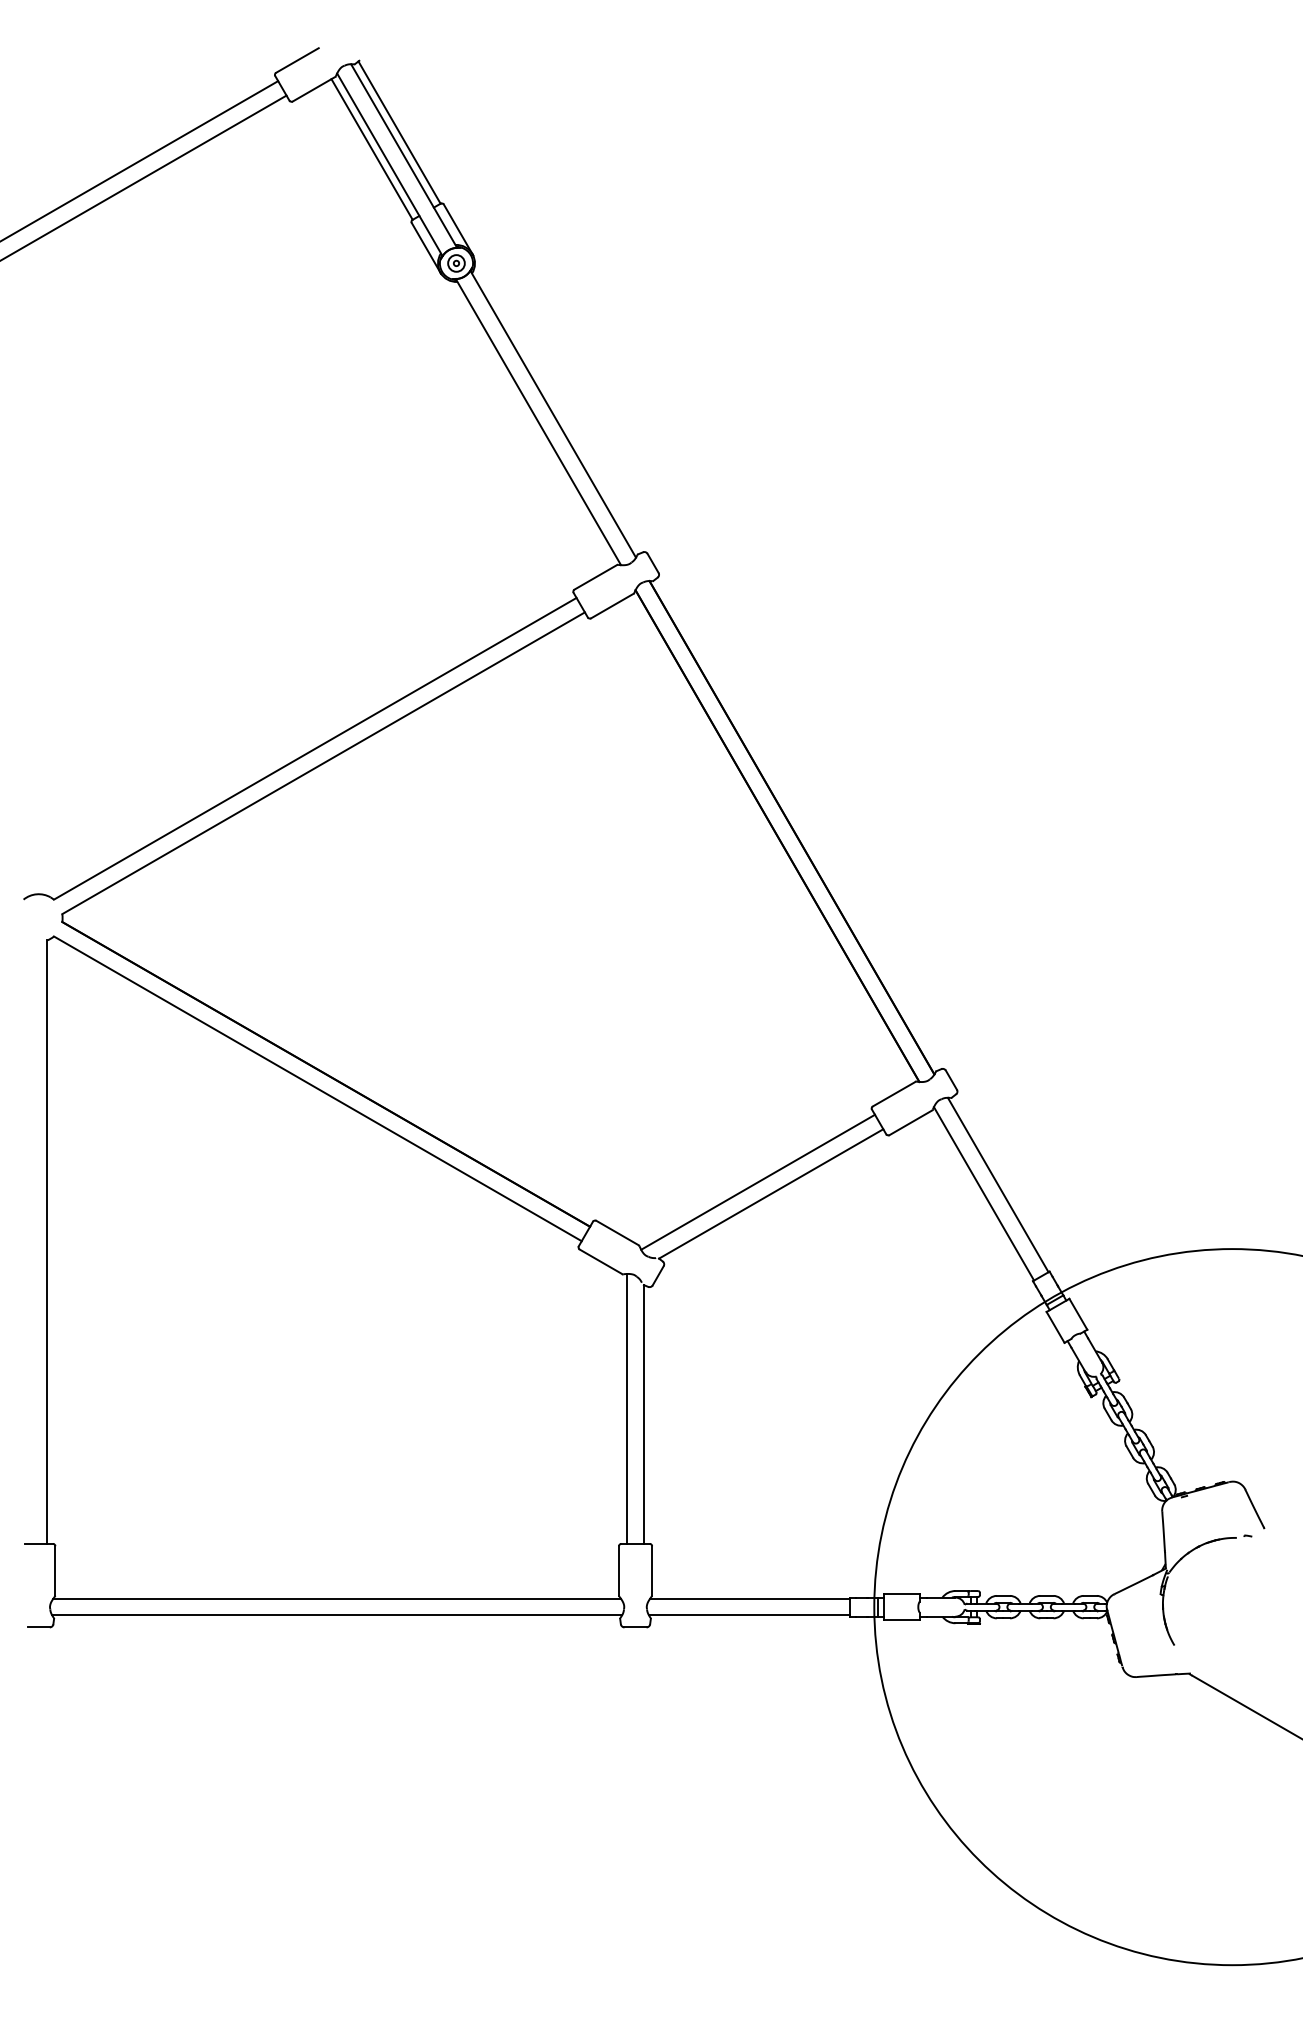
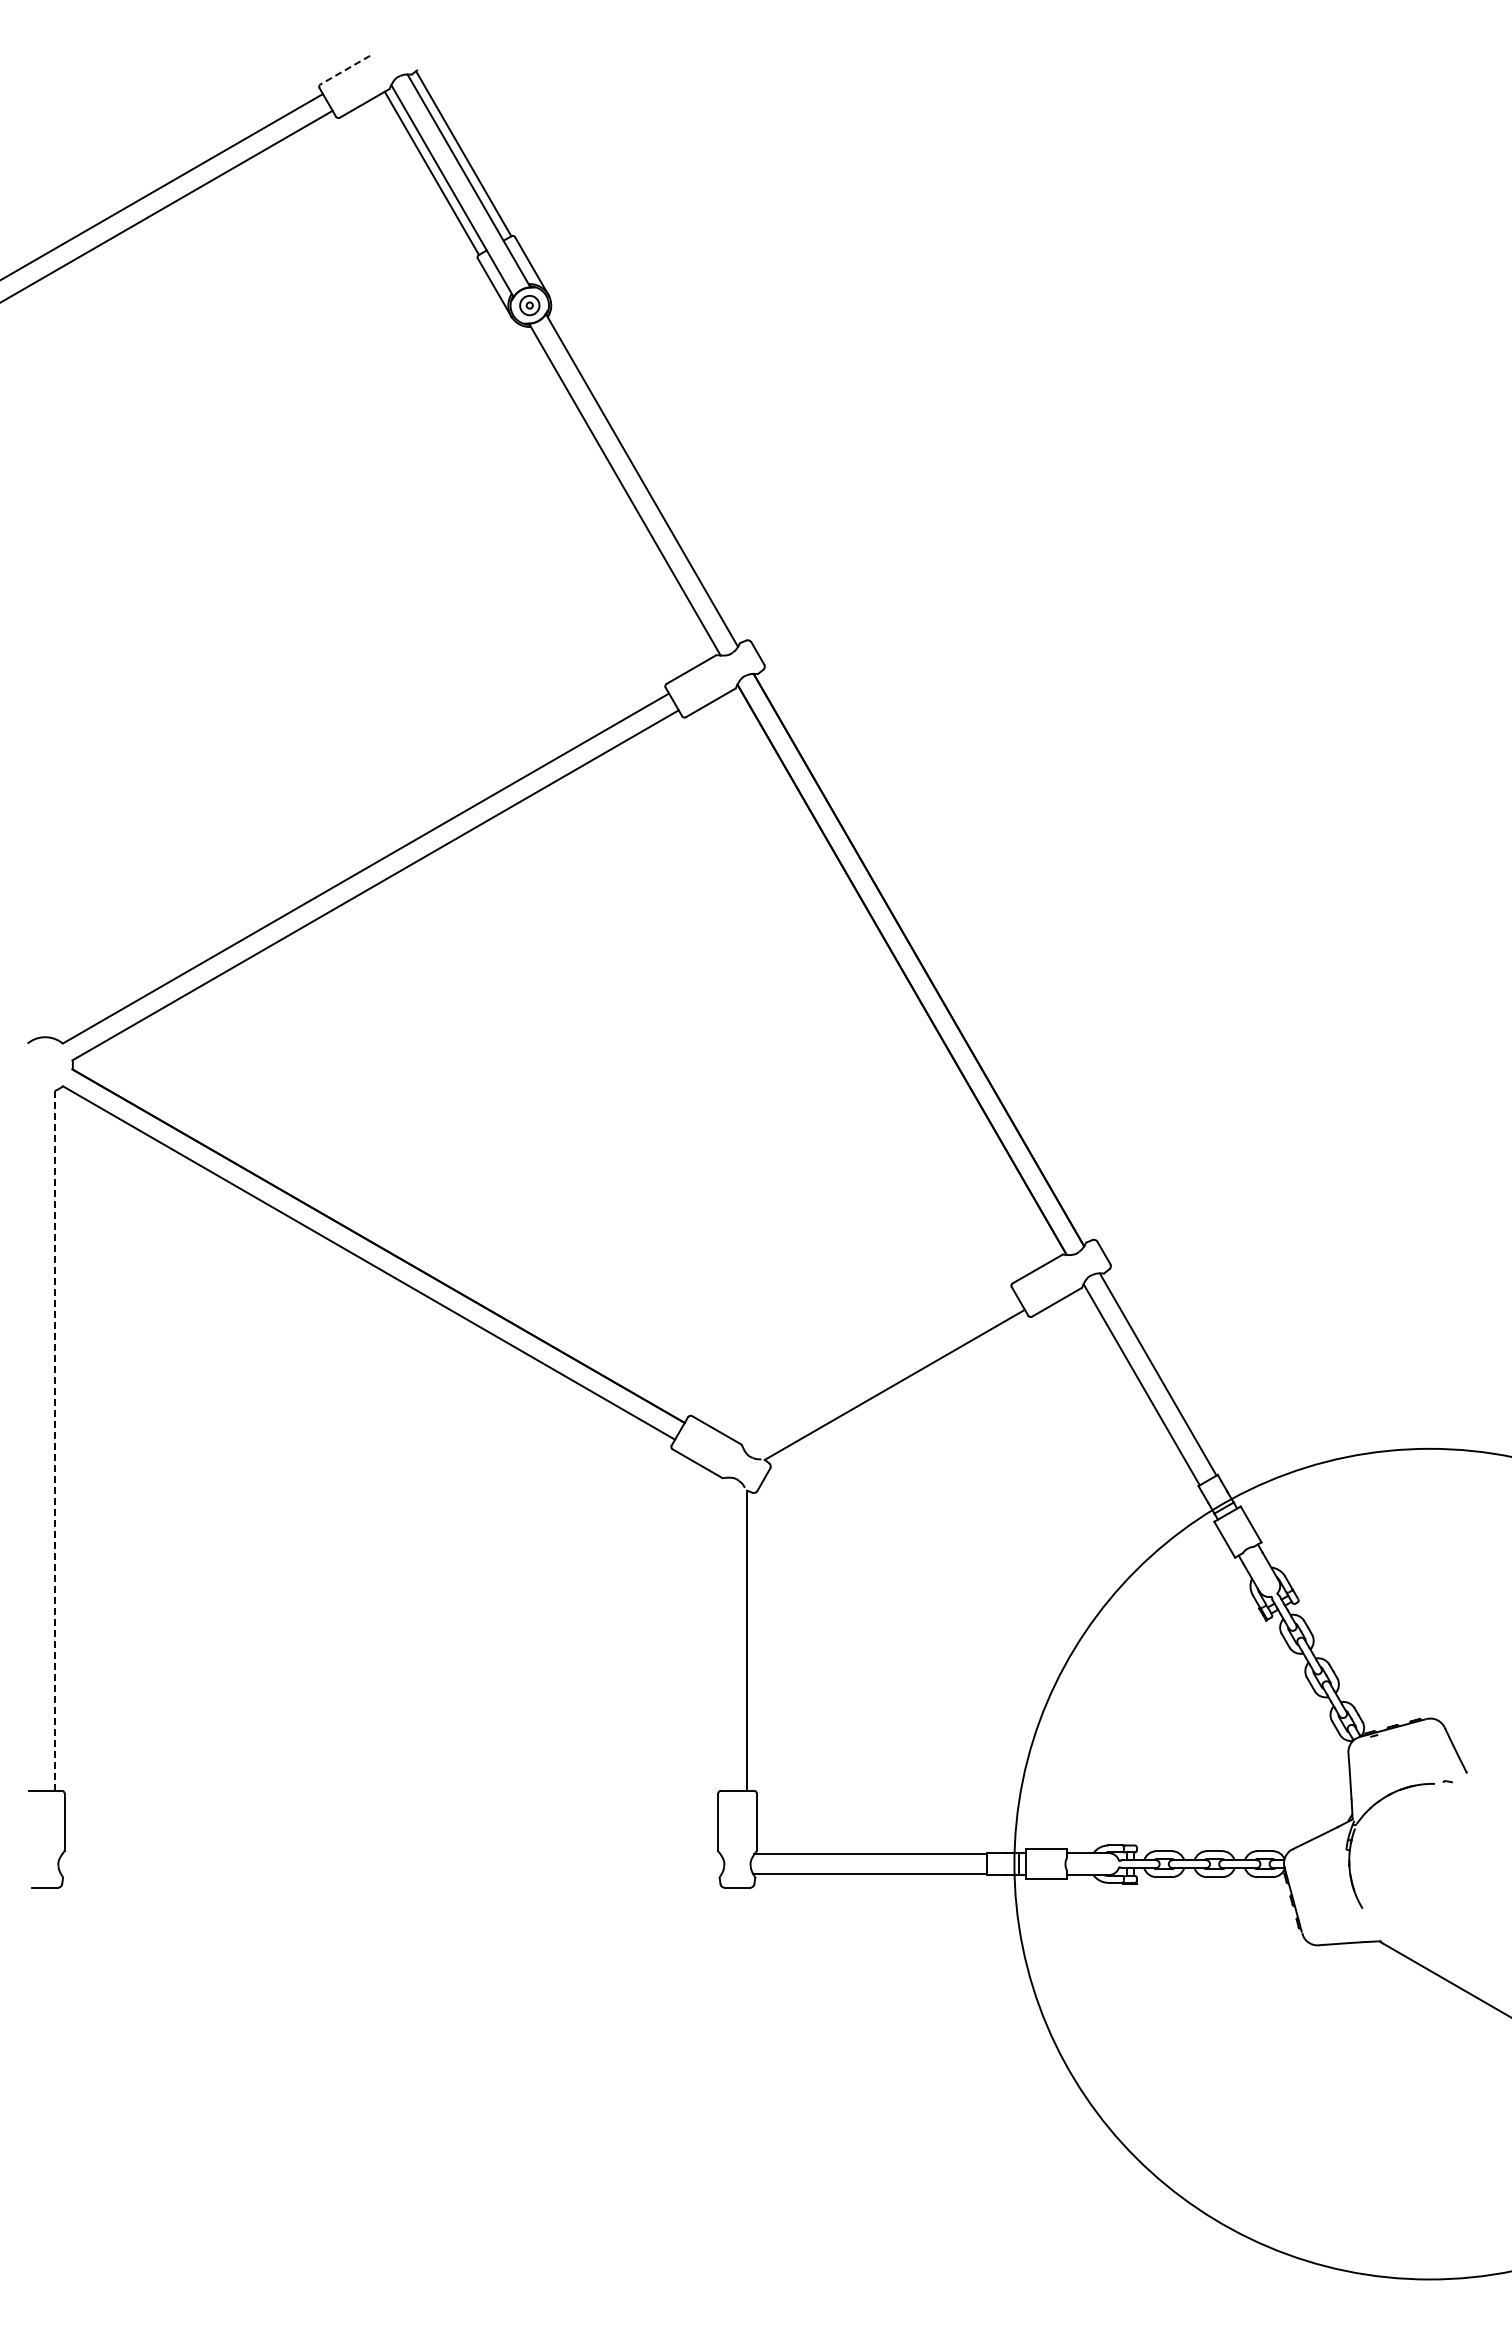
line: (297, 60) -> (345, 70), solid -> dashed
line: (757, 1182) -> (879, 1371), removed
line: (47, 1241) -> (55, 1440), solid -> dashed
line: (626, 1408) -> (727, 1633), removed
line: (337, 1598) -> (391, 1854), removed
line: (336, 1615) -> (390, 1873), removed

